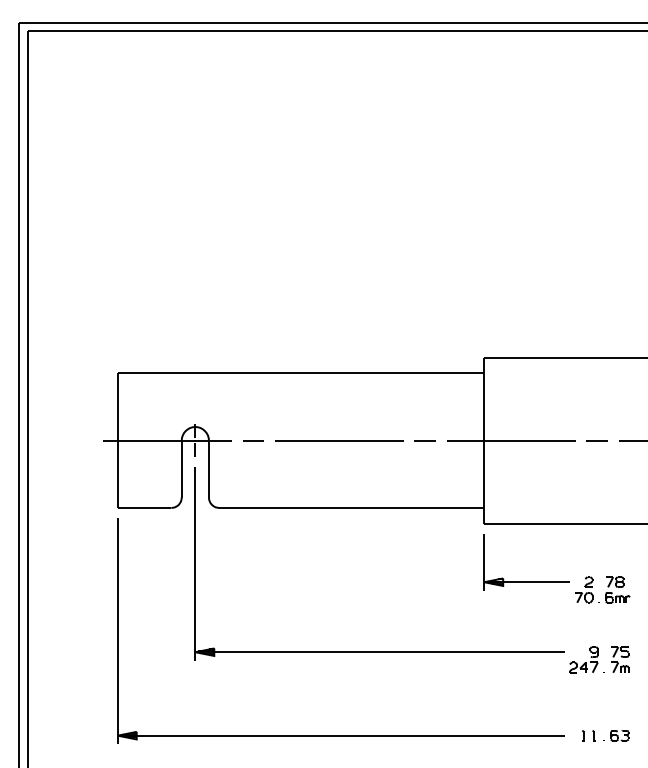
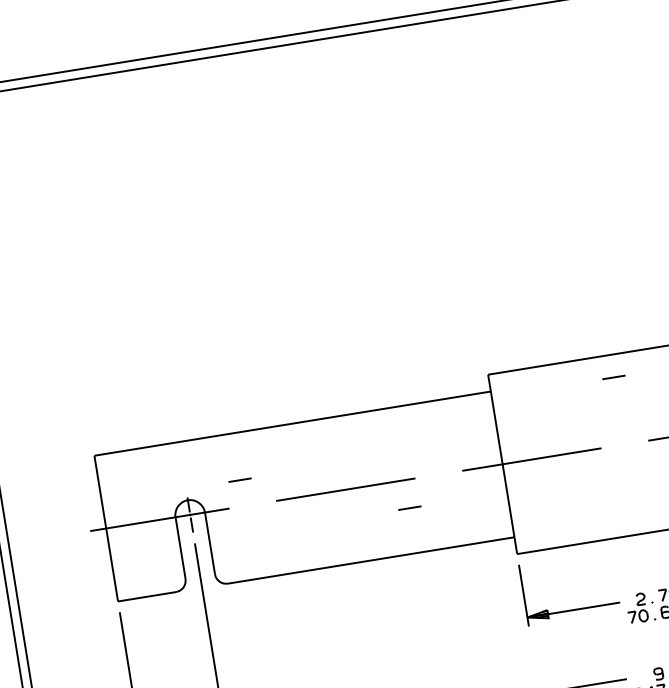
line: (253, 440) -> (240, 480), moved
line: (424, 440) -> (409, 508), moved
line: (596, 440) -> (613, 377), moved

